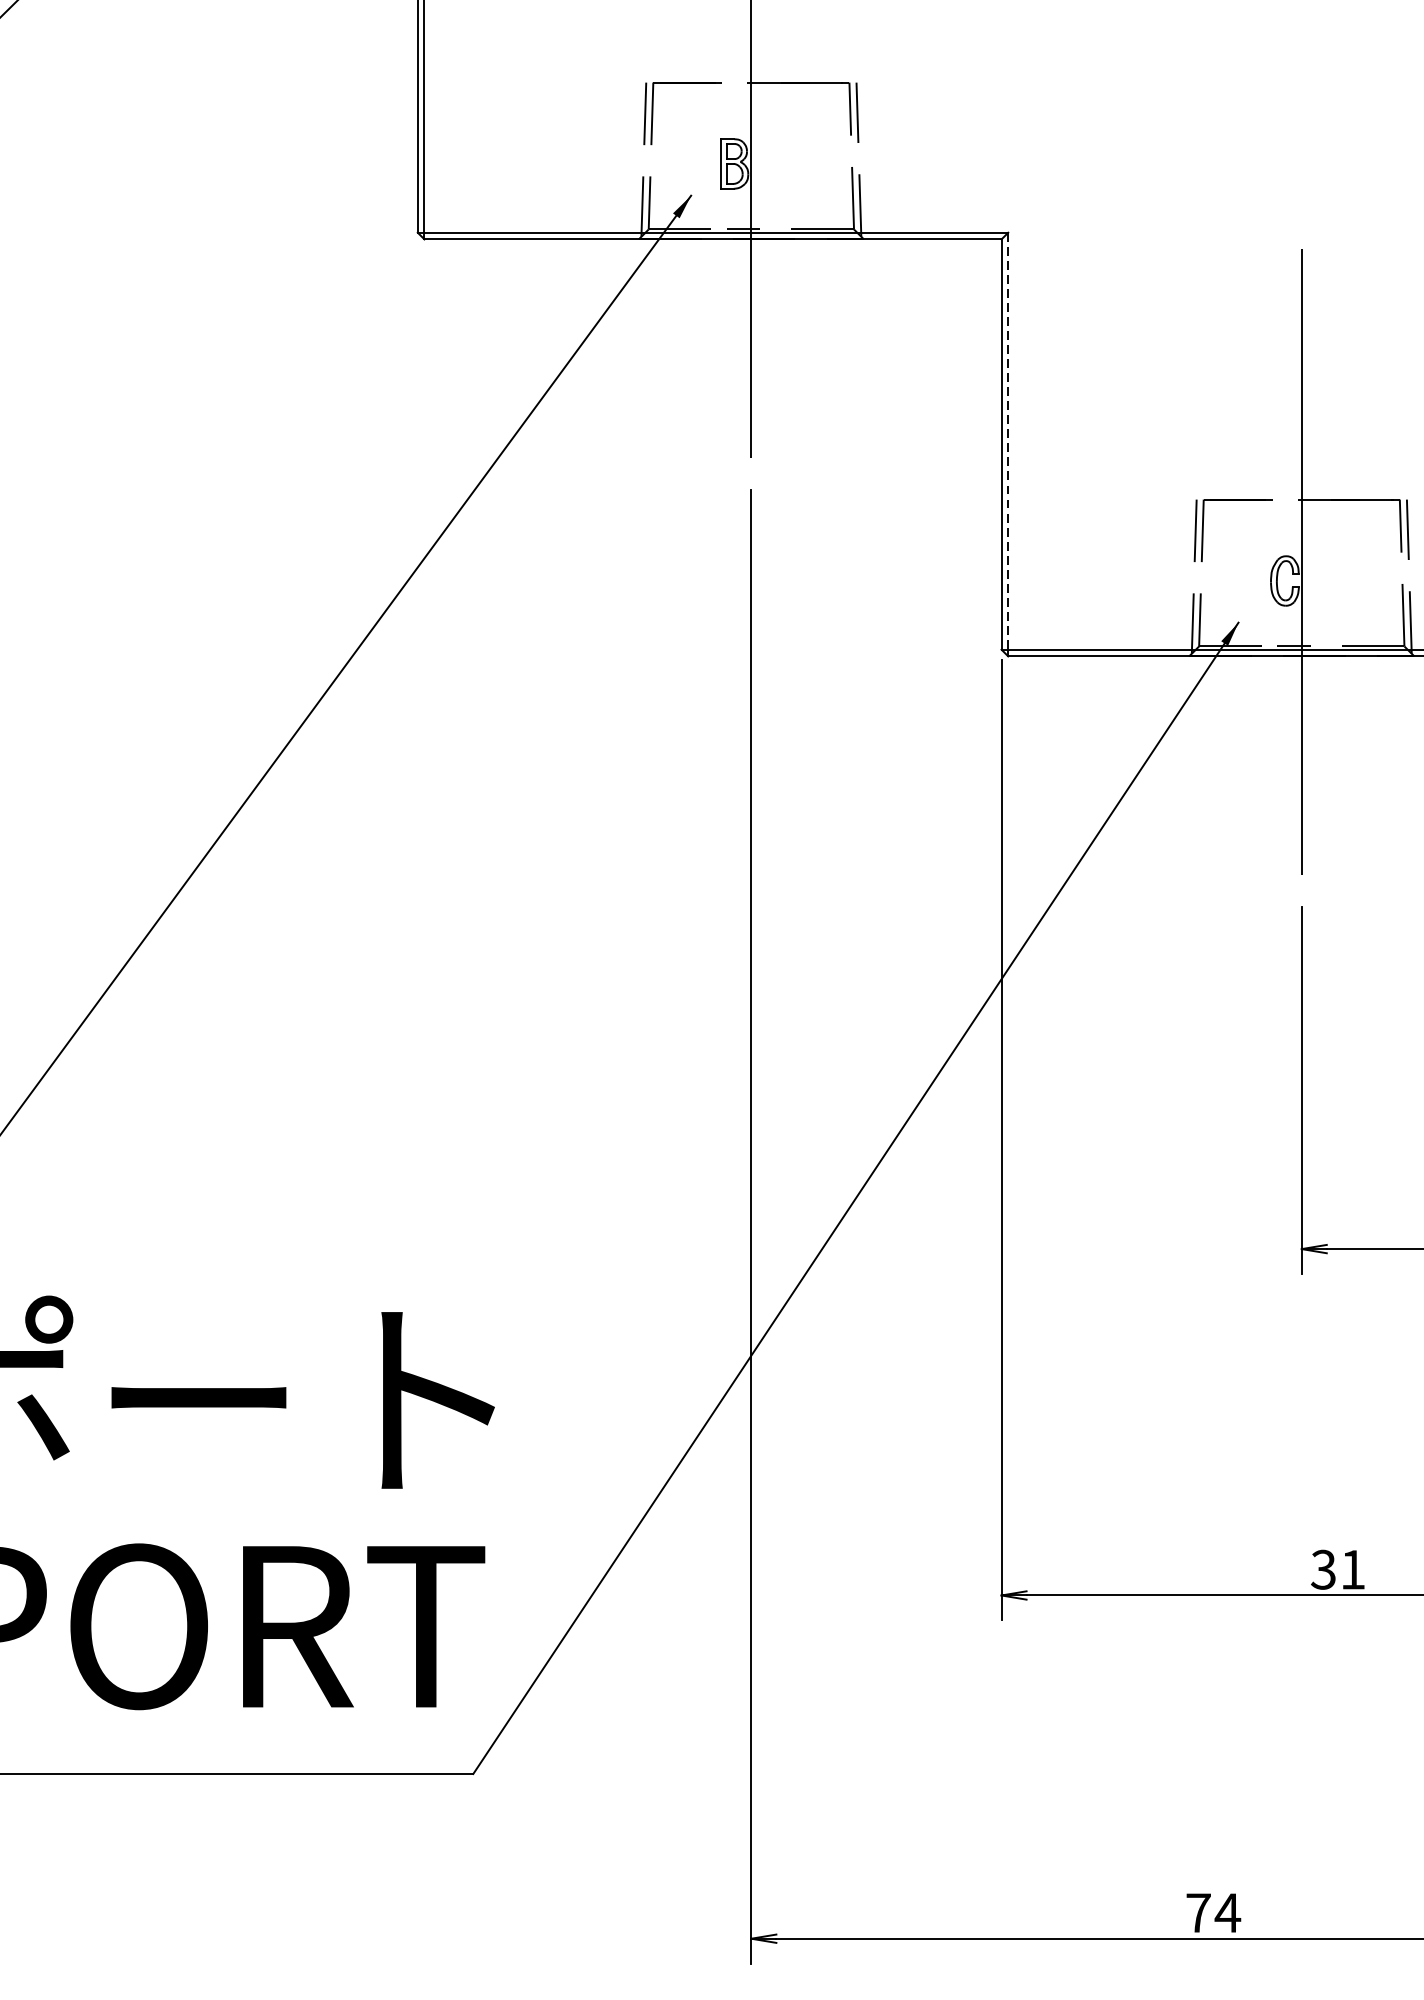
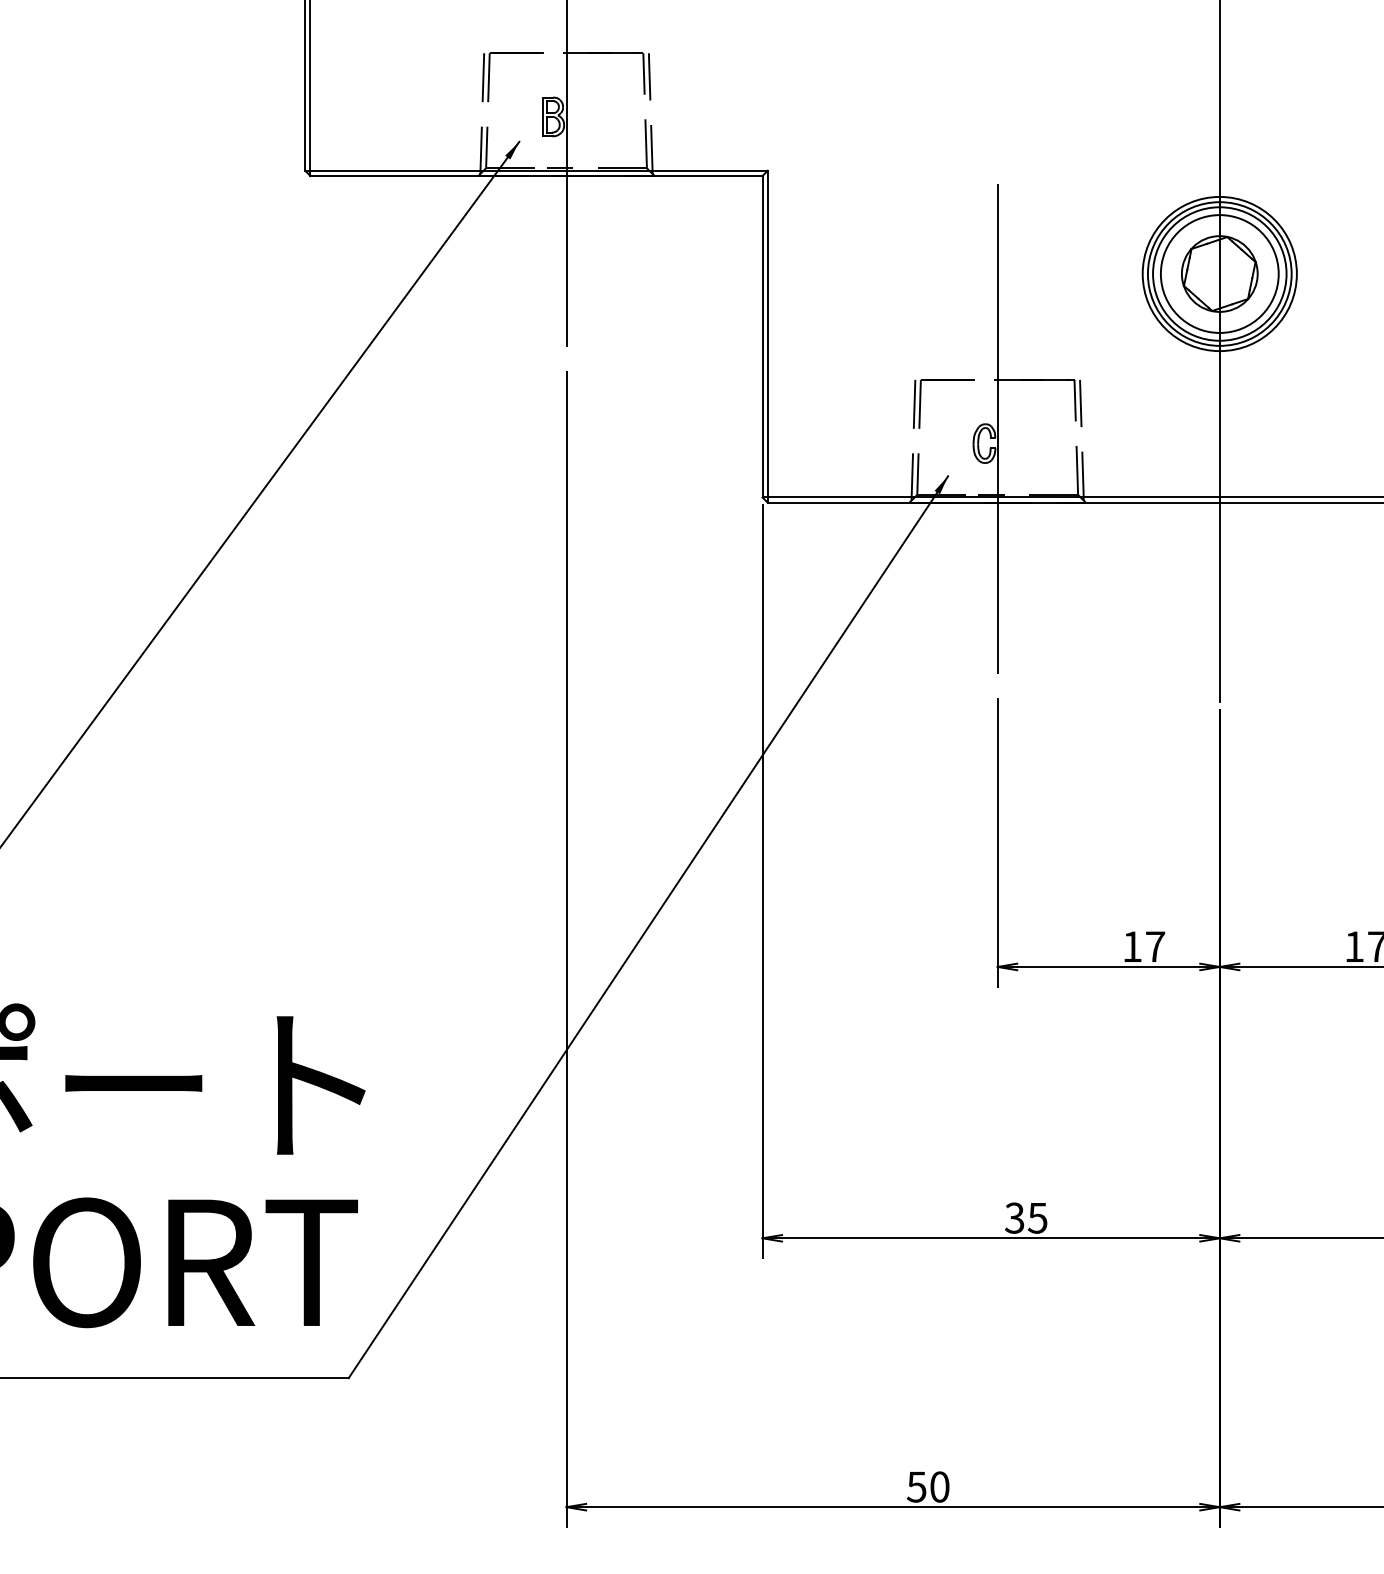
line: (1007, 441) -> (767, 334), dashed -> solid
text: (1352, 1570) -> (1037, 1218), 31 -> 35
text: (1213, 1912) -> (928, 1486), 74 -> 50

